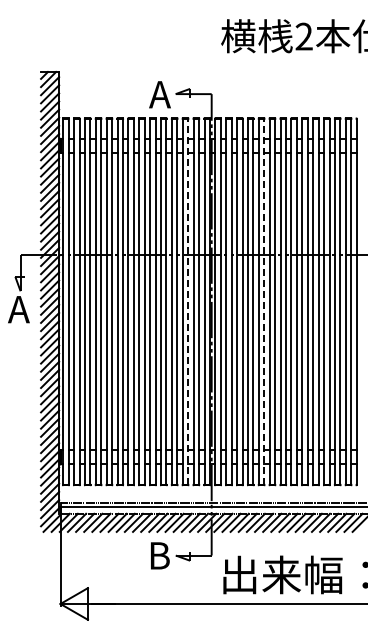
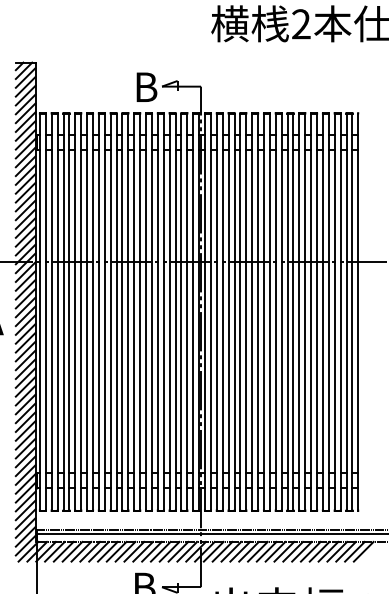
text: (160, 94) -> (145, 87), A -> B
line: (188, 301) -> (175, 311), dashed -> solid
line: (264, 301) -> (258, 311), dashed -> solid

